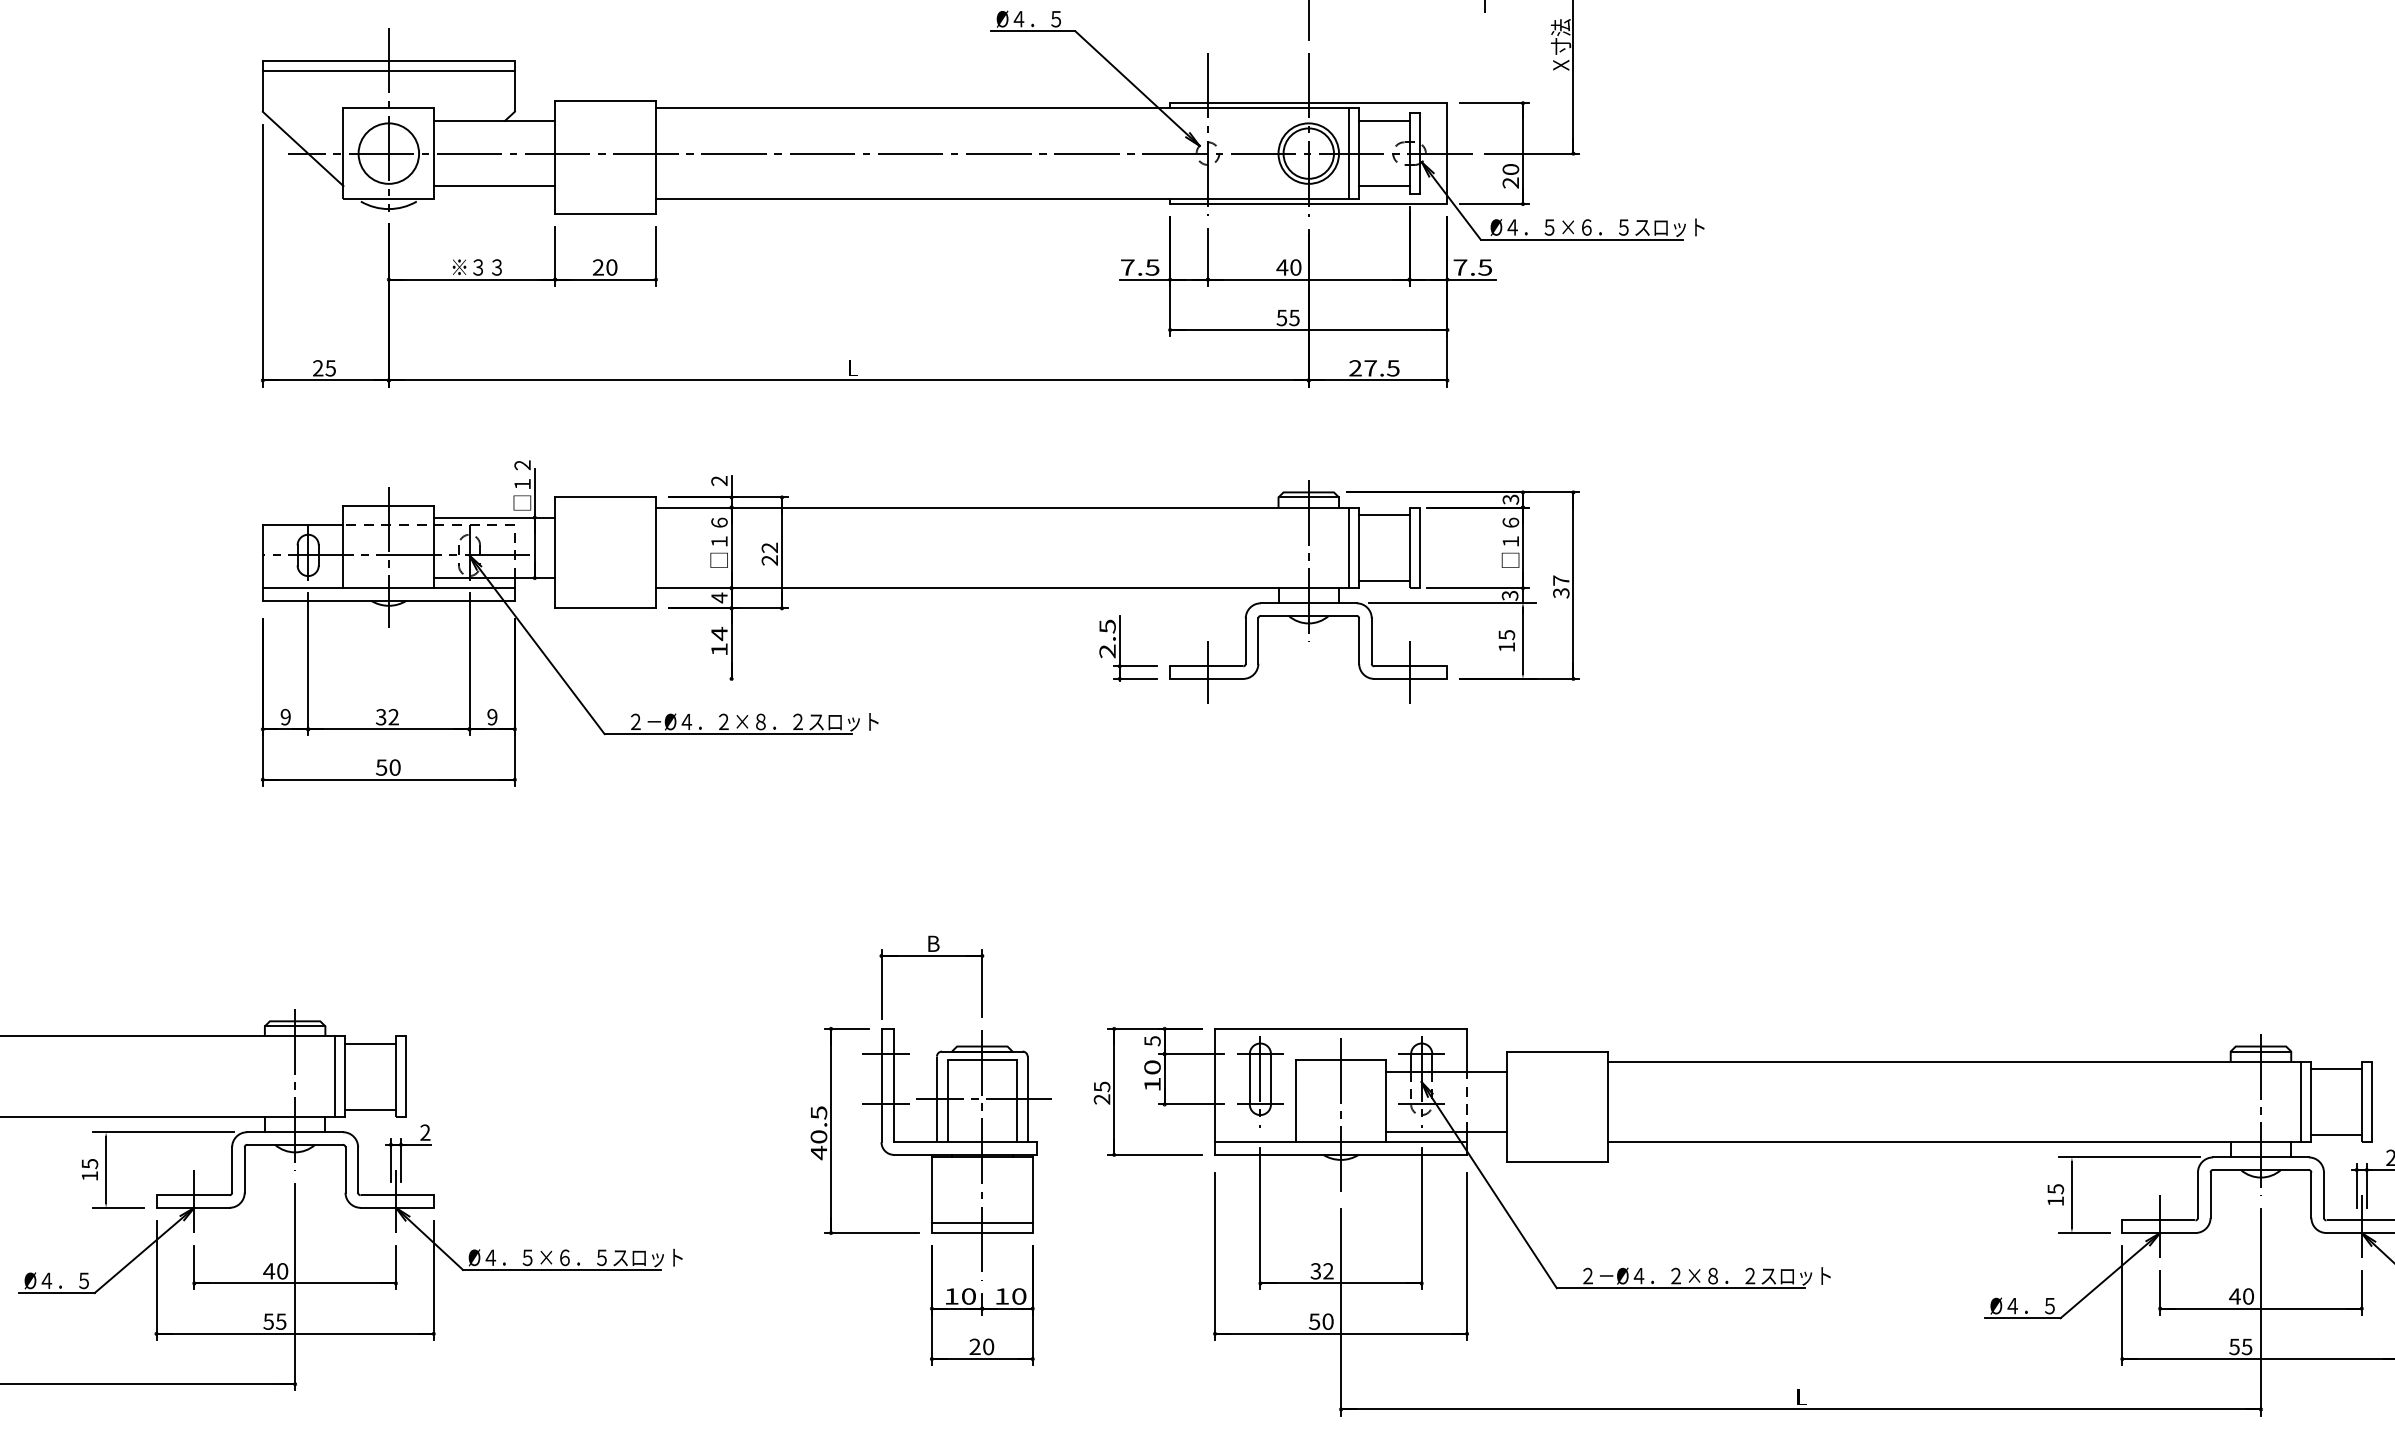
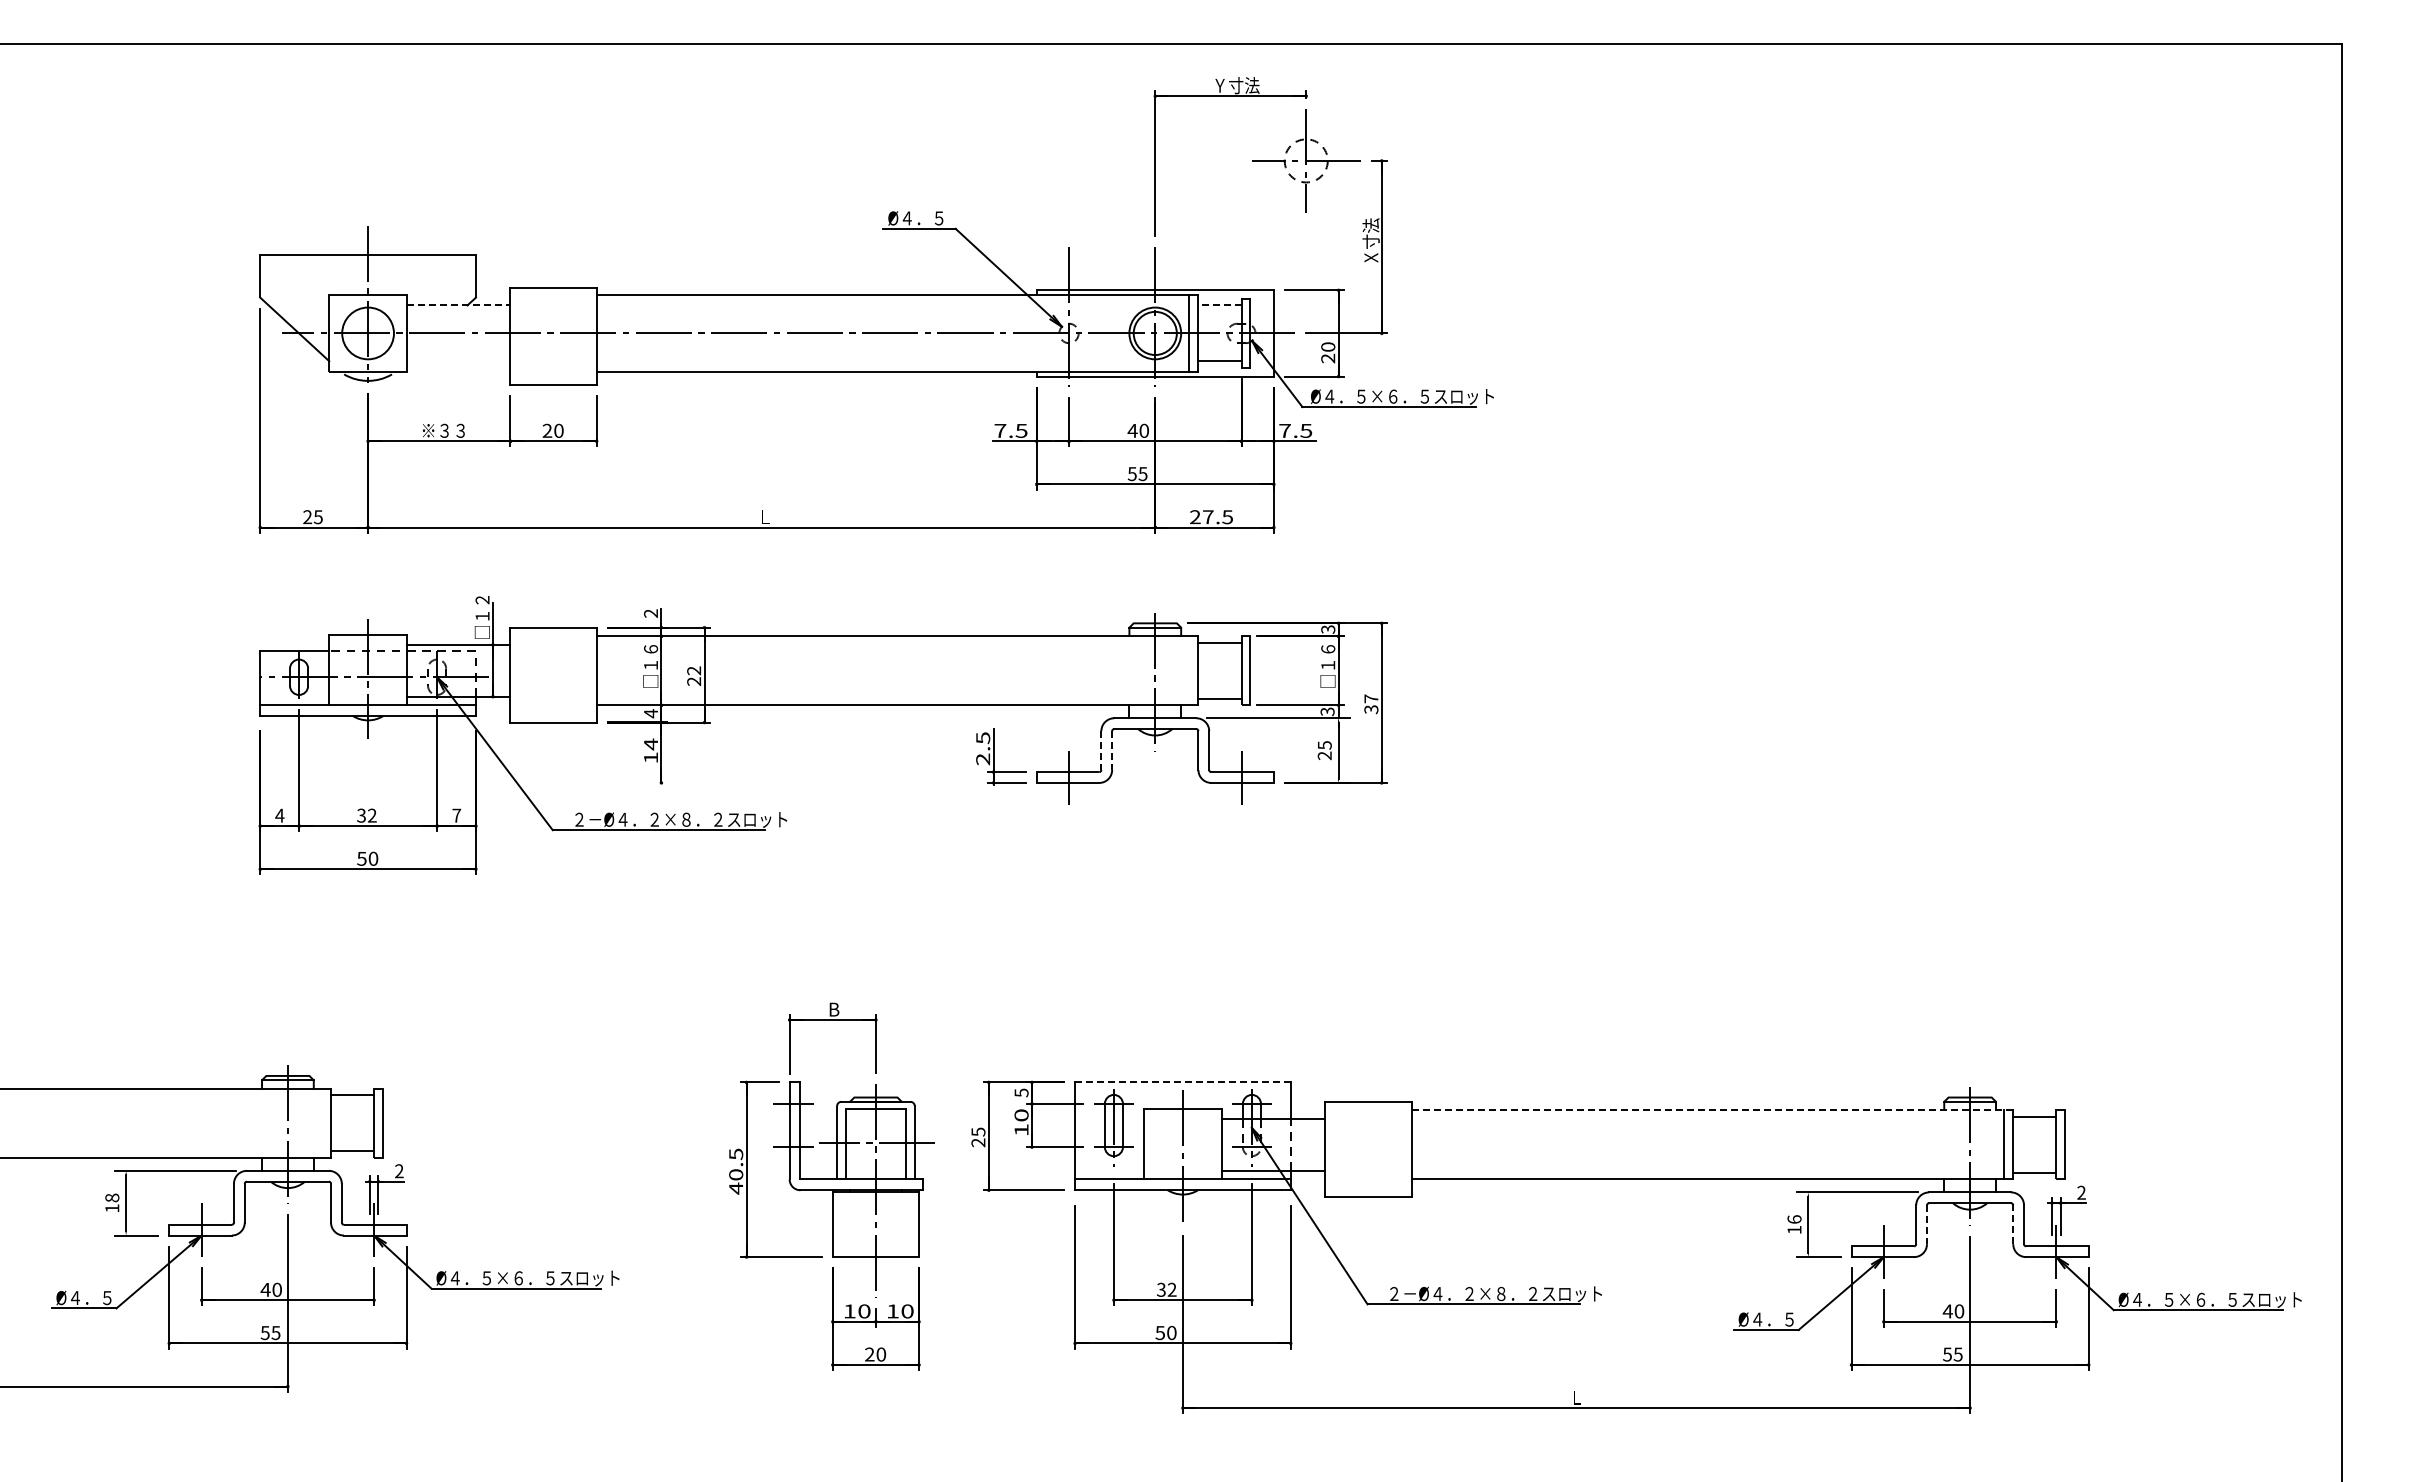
line: (388, 71) -> (367, 263), removed
line: (494, 120) -> (458, 305), solid -> dashed
line: (1383, 120) -> (1219, 305), solid -> dashed
line: (494, 186) -> (458, 361), removed
line: (1348, 547) -> (1189, 670), removed
line: (1245, 642) -> (1101, 751), solid -> dashed
line: (1258, 642) -> (1112, 751), solid -> dashed
text: (1506, 646) -> (1324, 755), 15 -> 25
text: (285, 716) -> (279, 815), 9 -> 4
text: (492, 716) -> (456, 815), 9 -> 7
line: (1340, 1028) -> (1182, 1082), solid -> dashed
line: (1959, 1061) -> (1712, 1110), solid -> dashed
line: (335, 1075) -> (322, 1122), removed
text: (90, 1163) -> (112, 1197), 15 -> 18
text: (2055, 1189) -> (1794, 1219), 15 -> 16
line: (2311, 1194) -> (2013, 1224), solid -> dashed
line: (2209, 1196) -> (1926, 1225), solid -> dashed
line: (981, 1222) -> (875, 1248), removed

